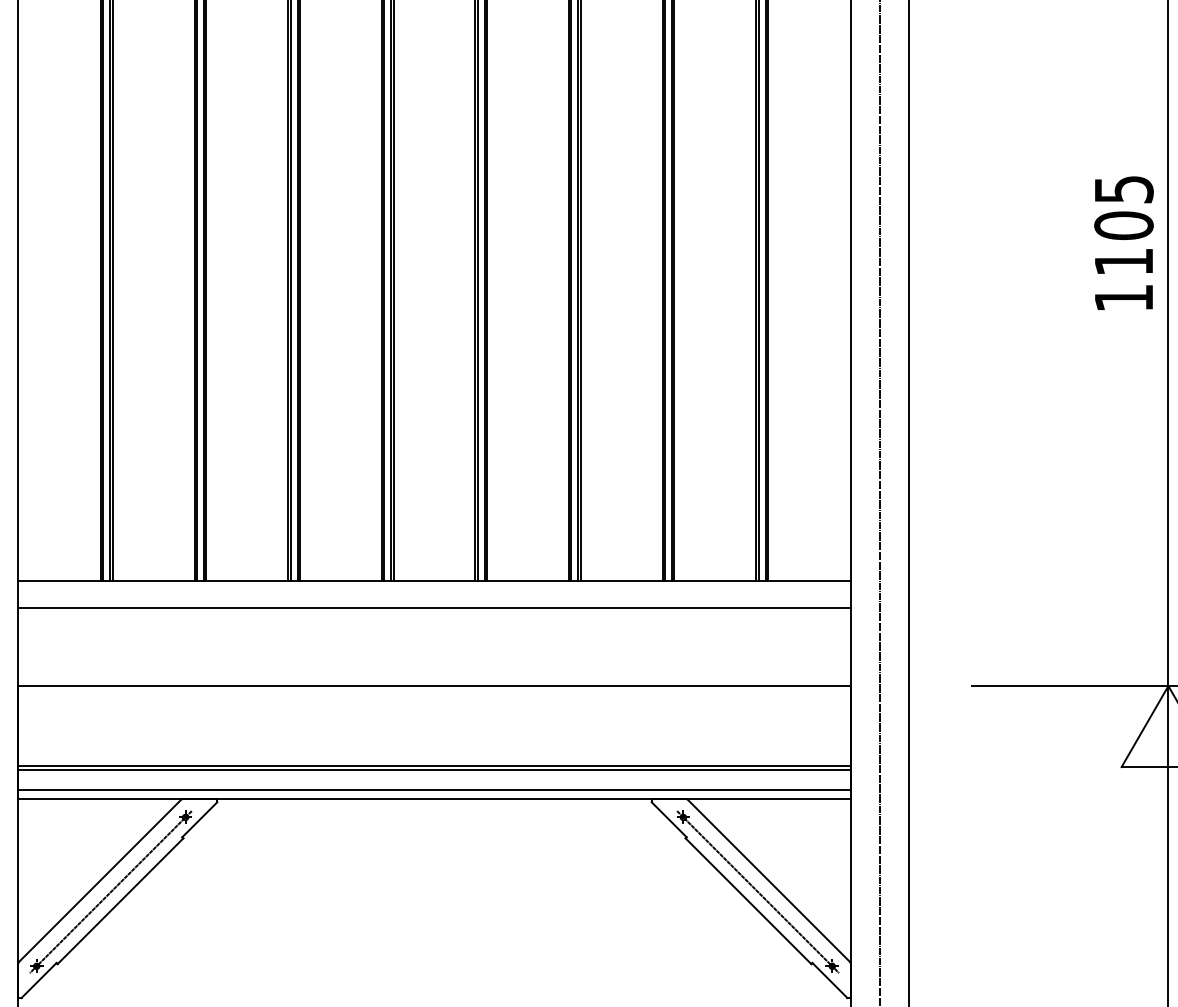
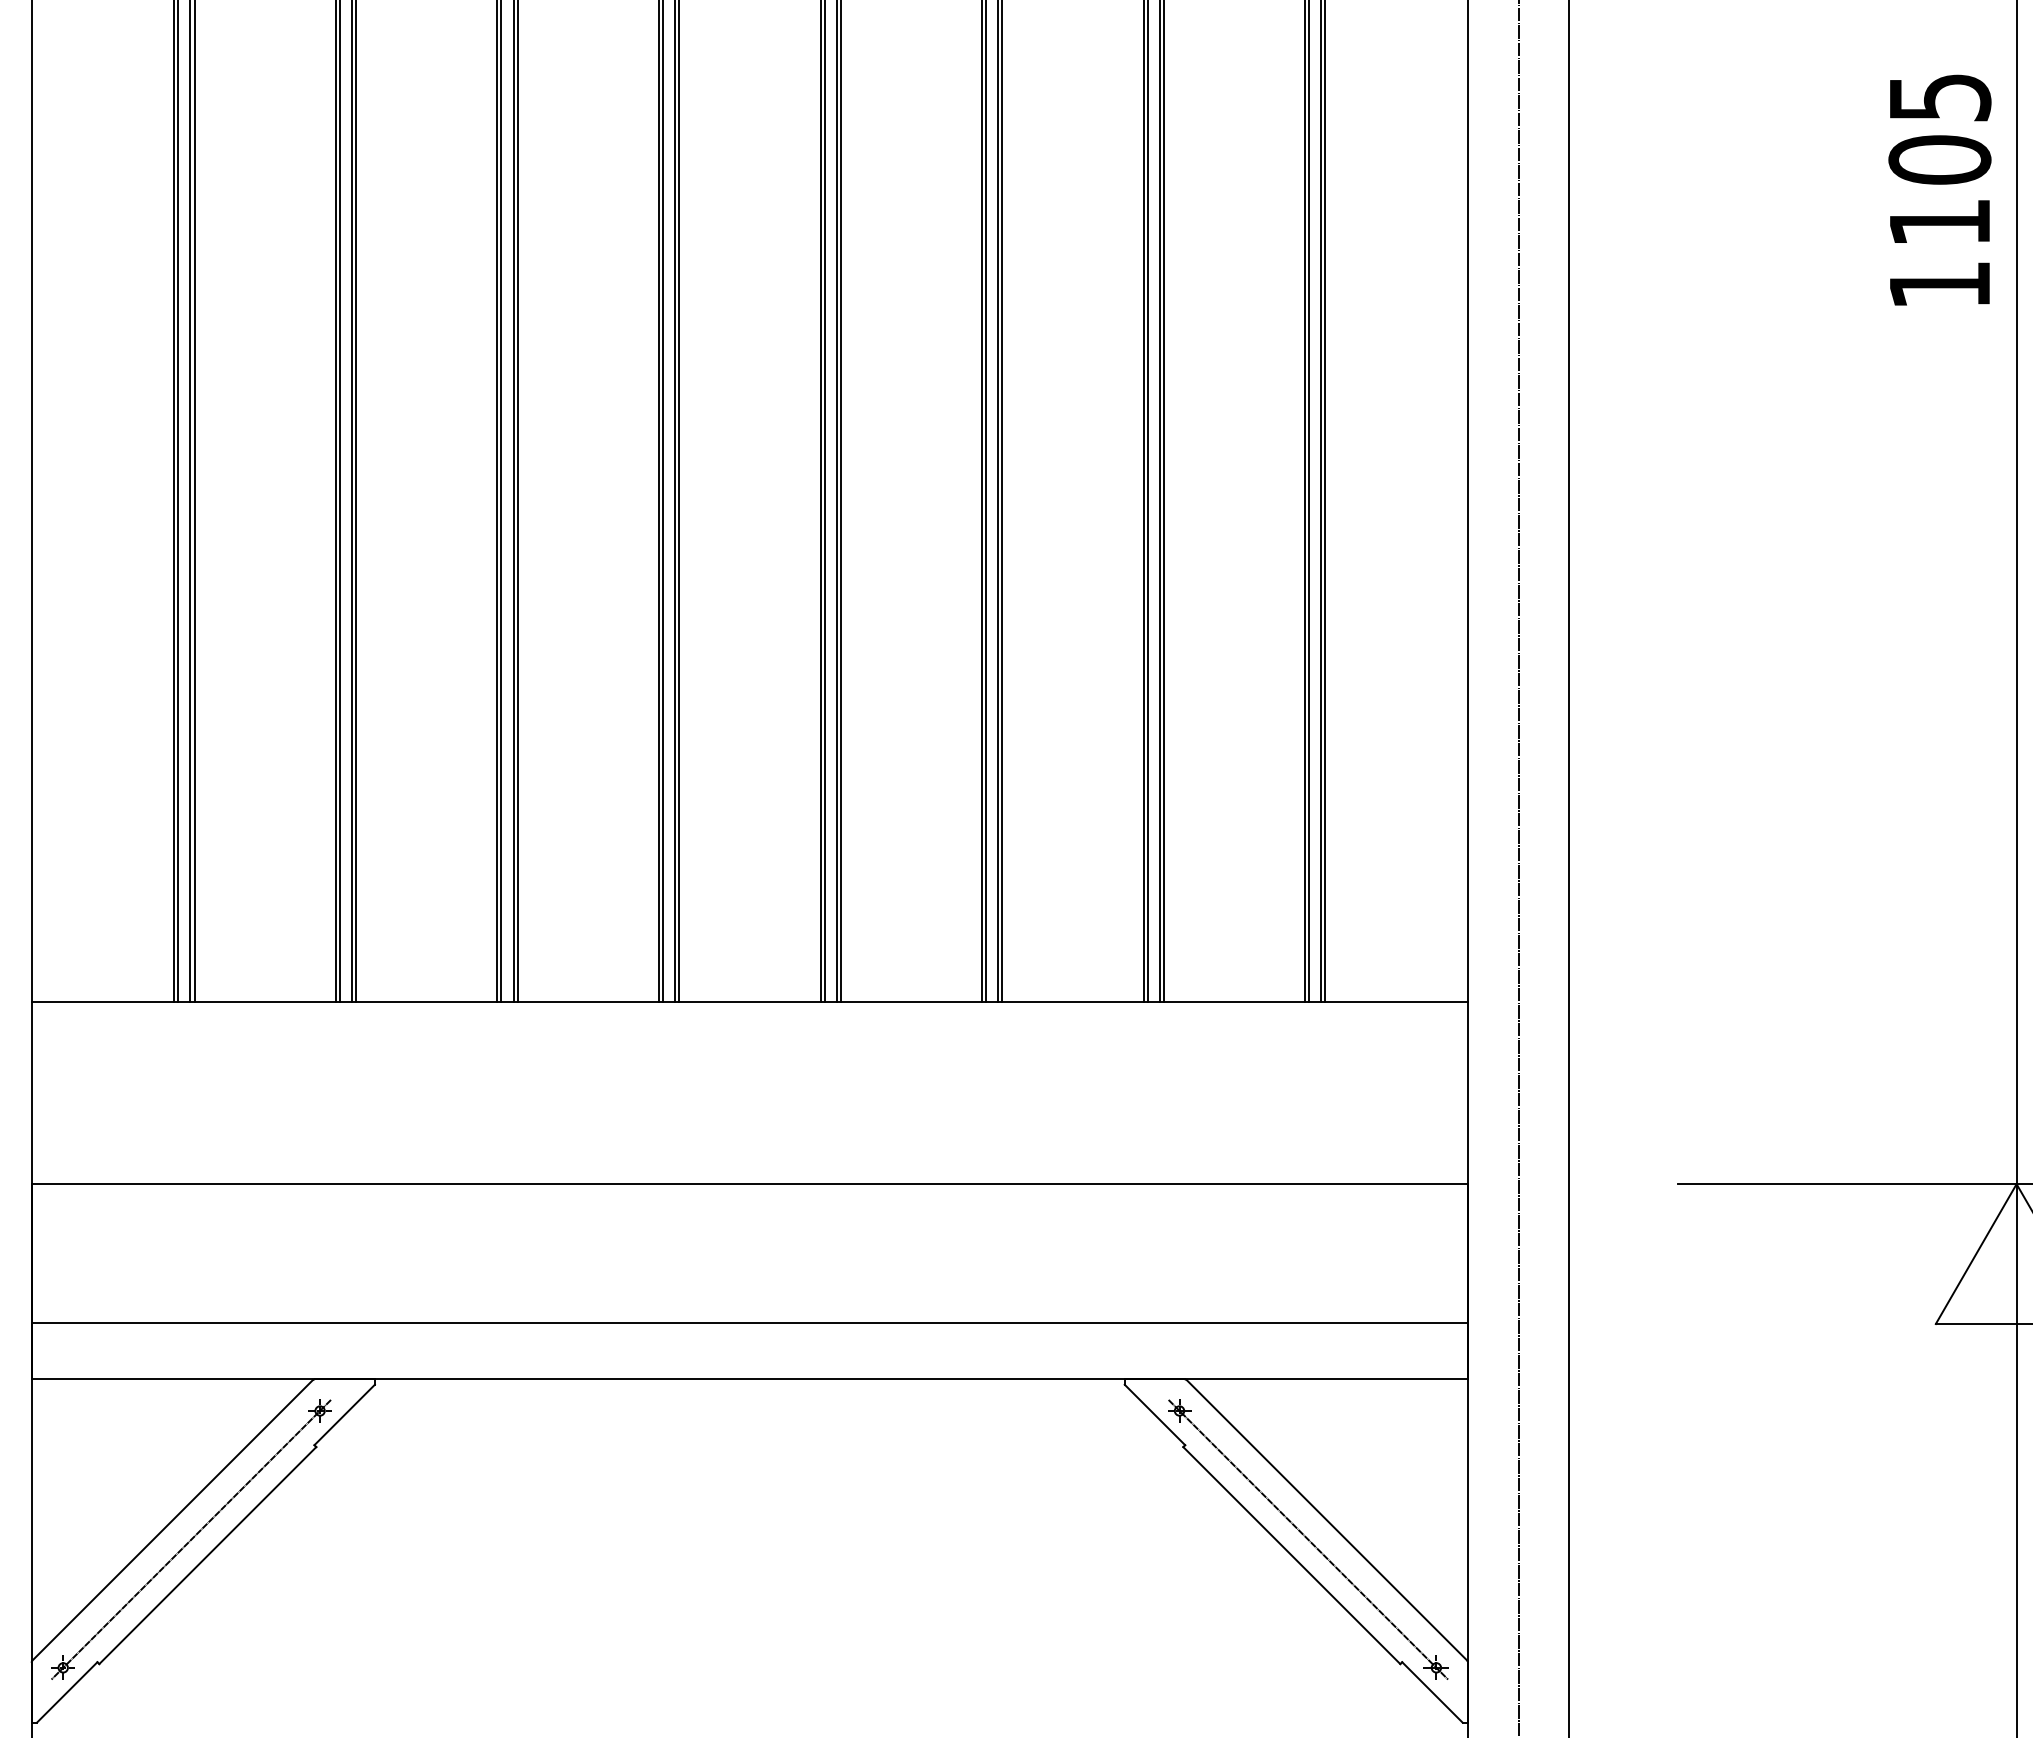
text: (1123, 242) -> (1939, 188), moved
line: (434, 608) -> (749, 1050), removed
line: (434, 769) -> (749, 1328), removed
line: (434, 789) -> (749, 1362), removed

